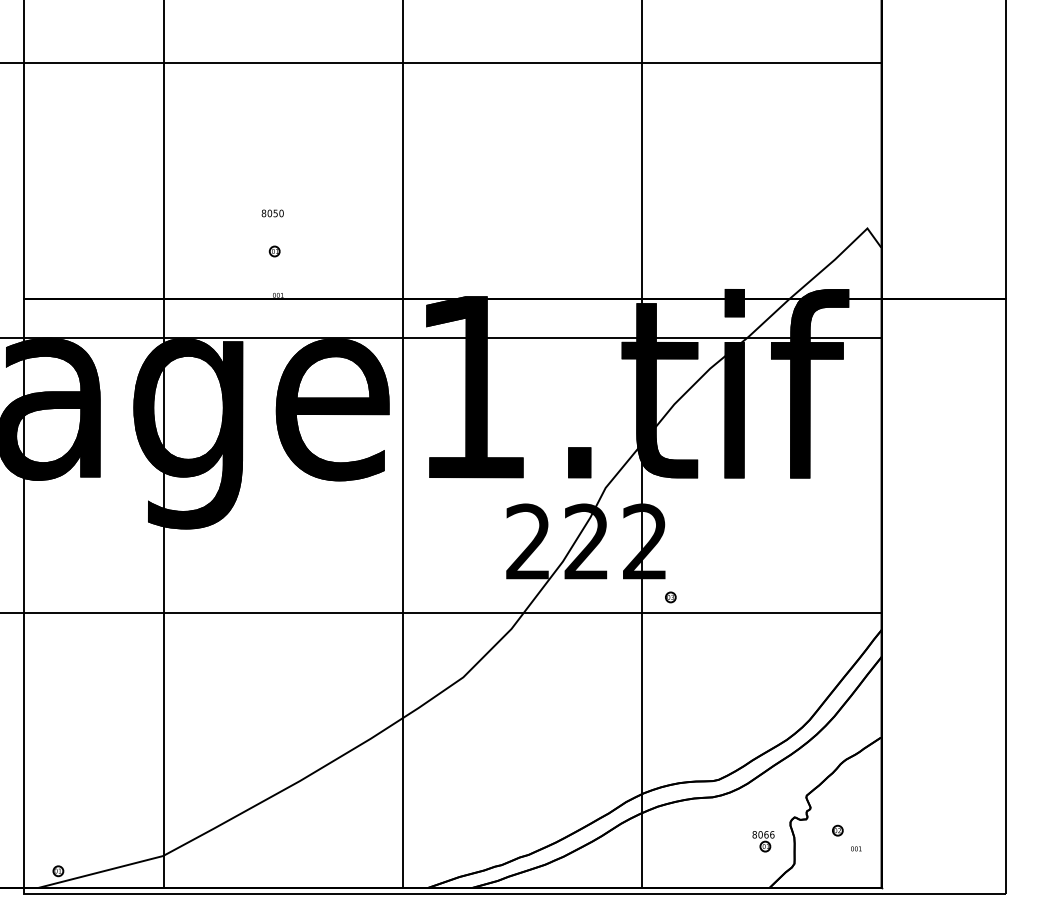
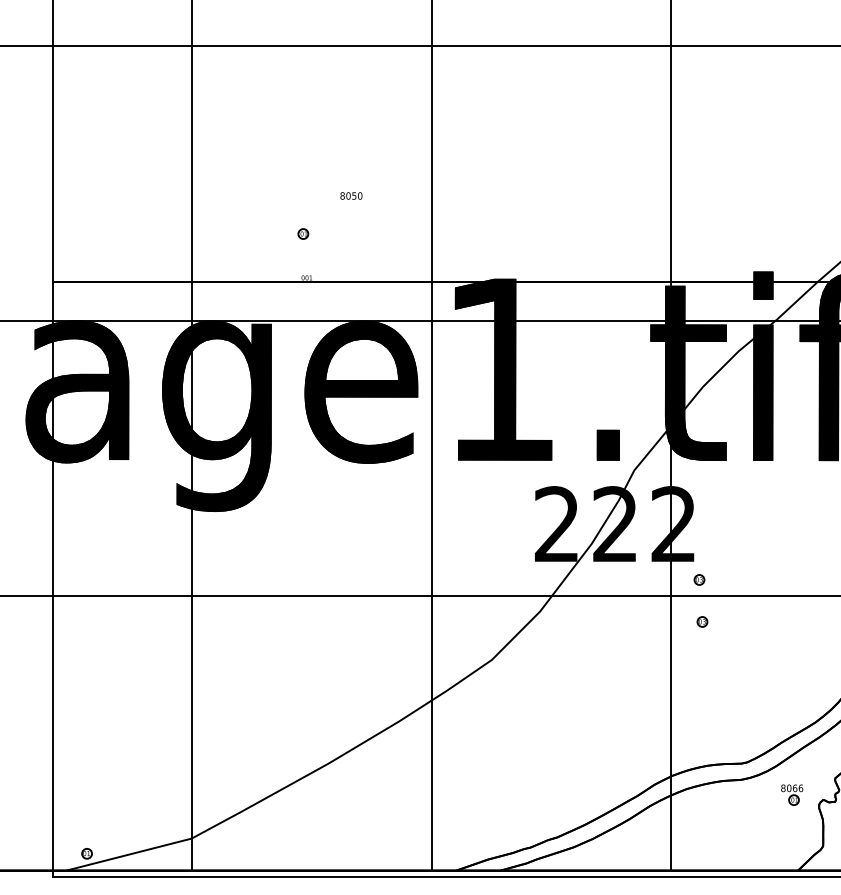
text: (272, 213) -> (351, 196), moved
part: (673, 639) -> (702, 622), added
part: (763, 841) -> (792, 795), moved

